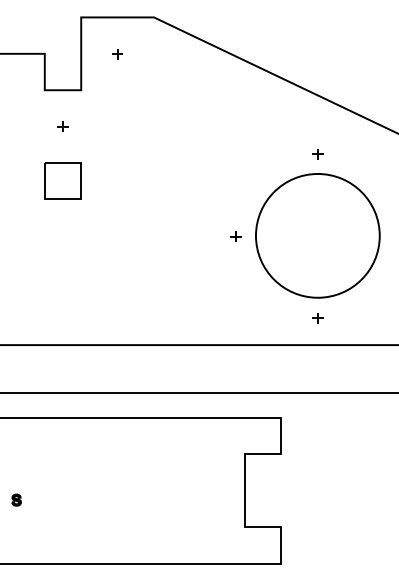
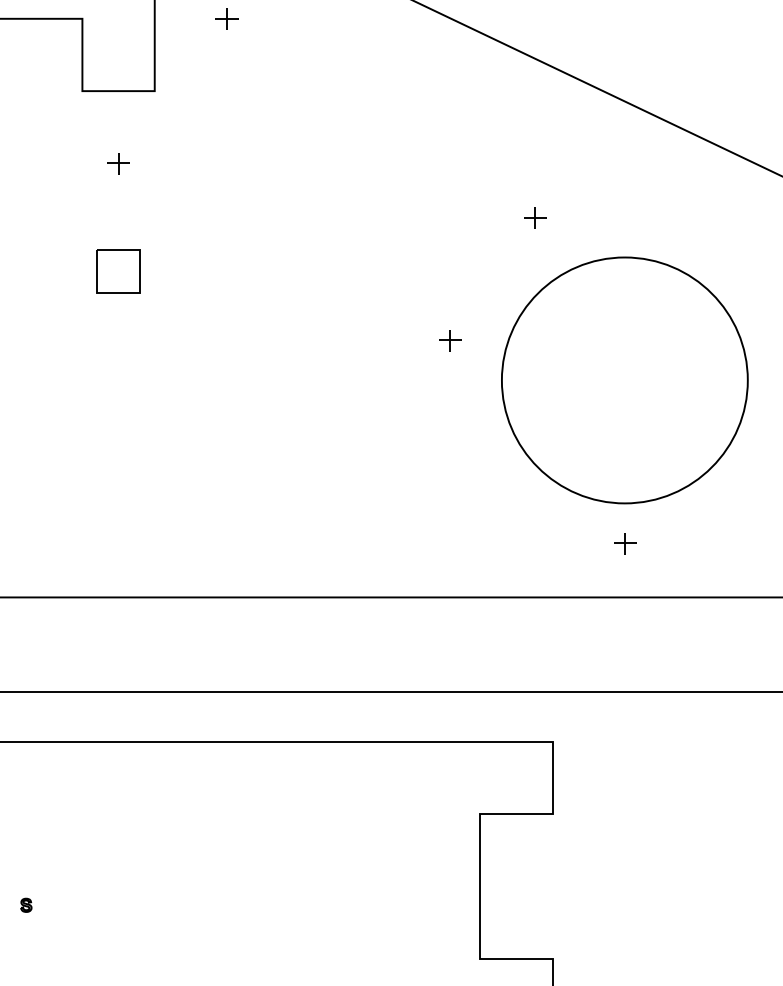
part: (317, 154) -> (534, 218), moved
part: (62, 180) -> (117, 270), size x0.6
part: (235, 236) -> (449, 339), moved
part: (16, 499) -> (26, 904), size x0.6

